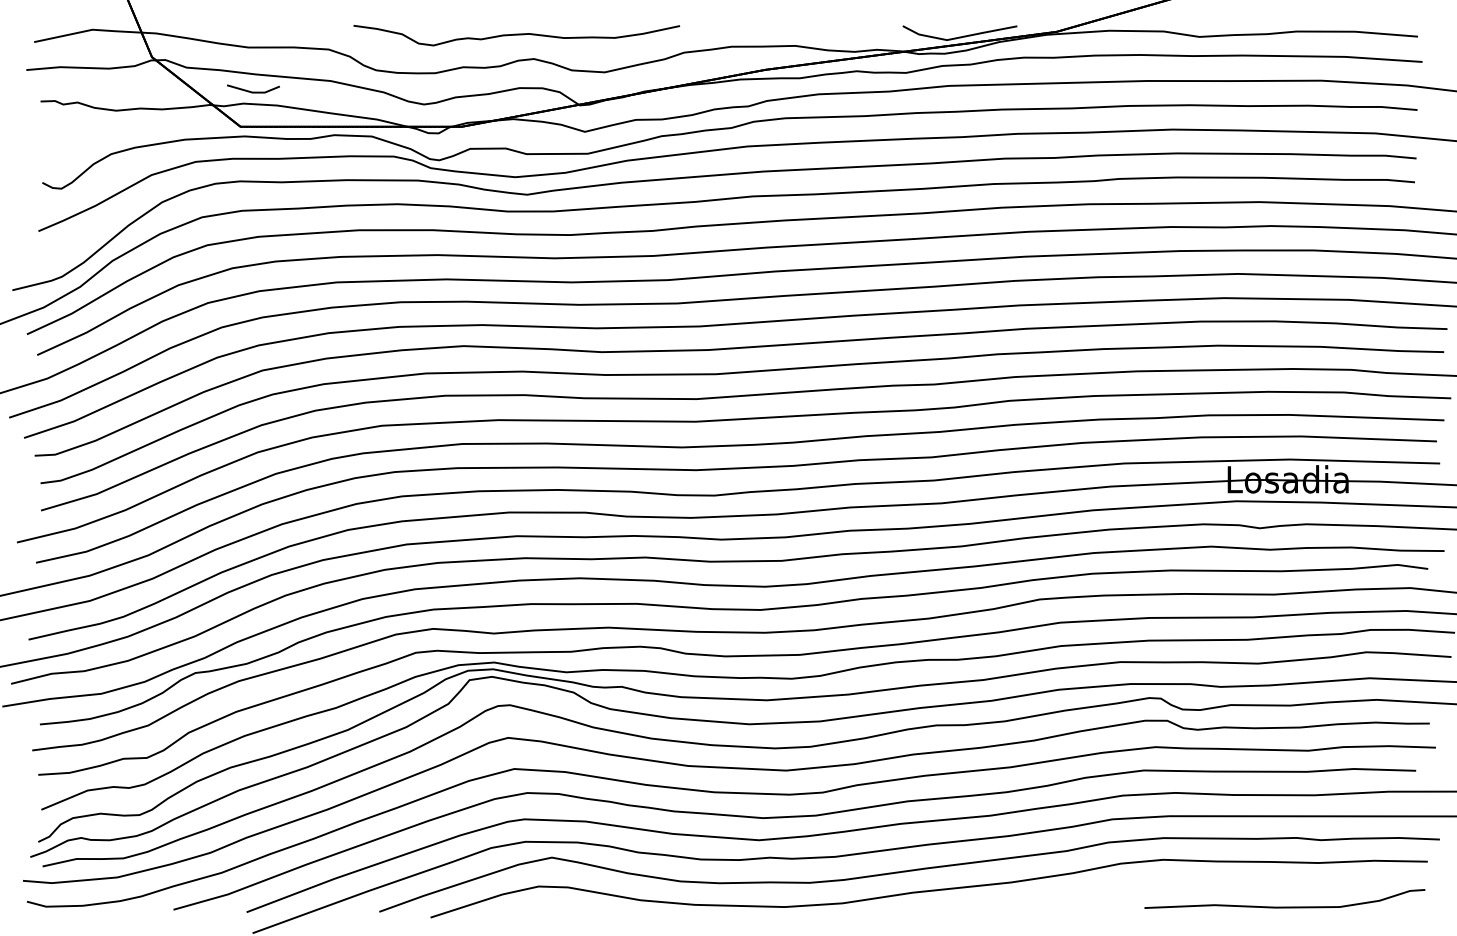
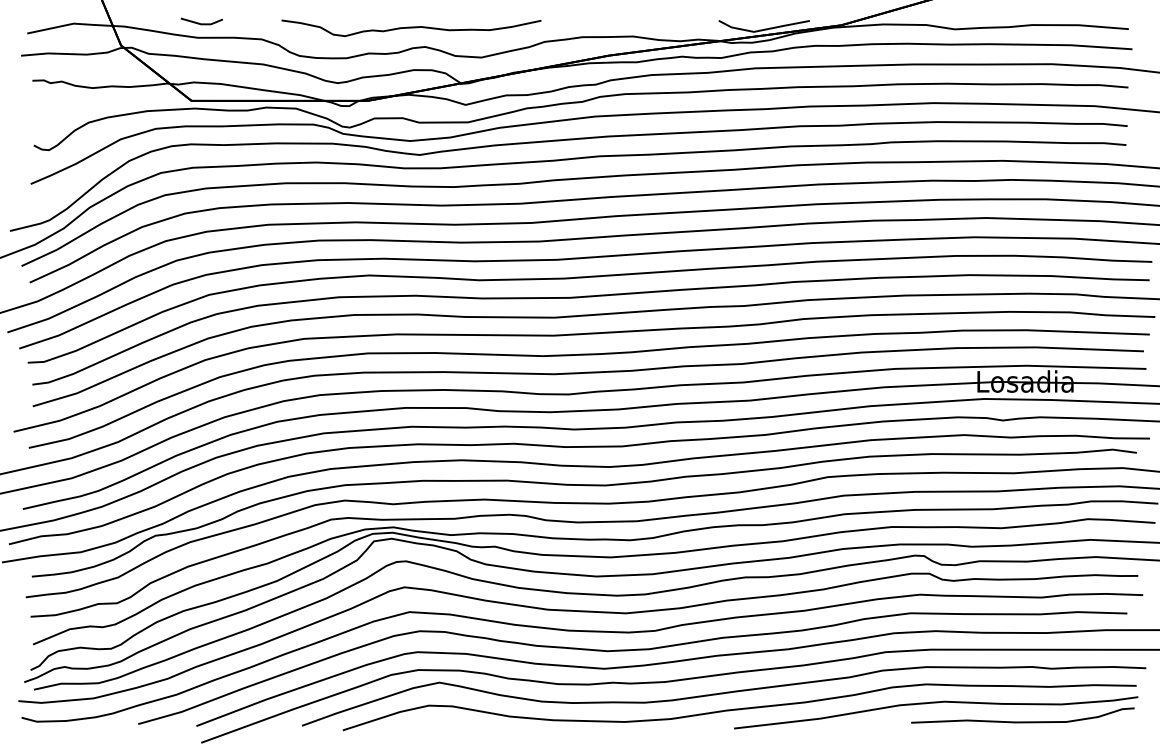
line: (253, 91) -> (201, 23), moved
curve: (1175, 883) -> (935, 703), added

